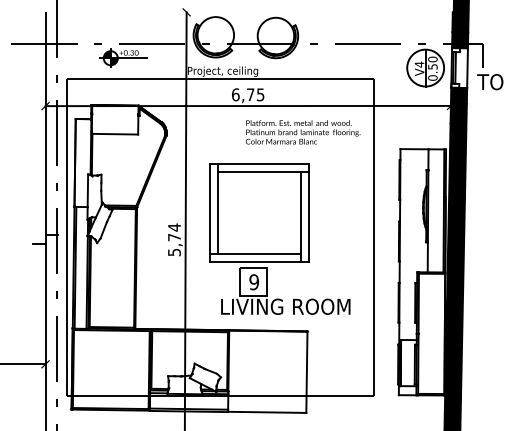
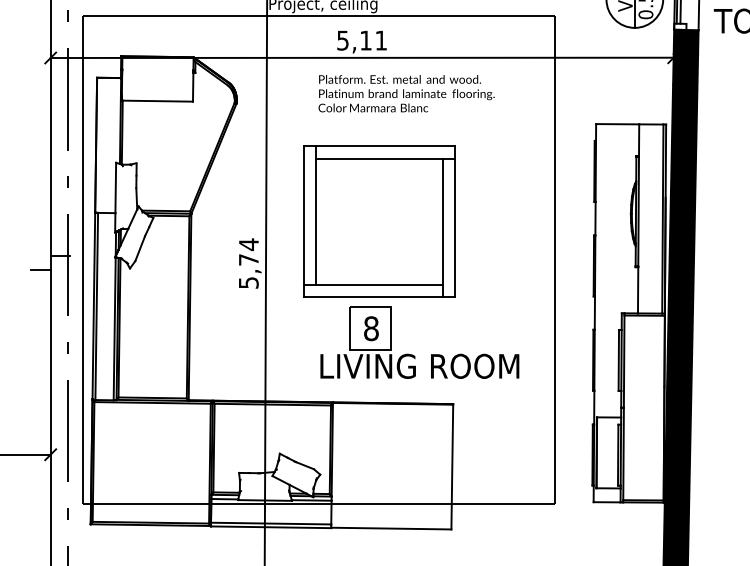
text: (248, 94) -> (362, 40), 6,75 -> 5,11
text: (303, 132) -> (407, 93), moved
text: (254, 282) -> (371, 329), 9 -> 8

